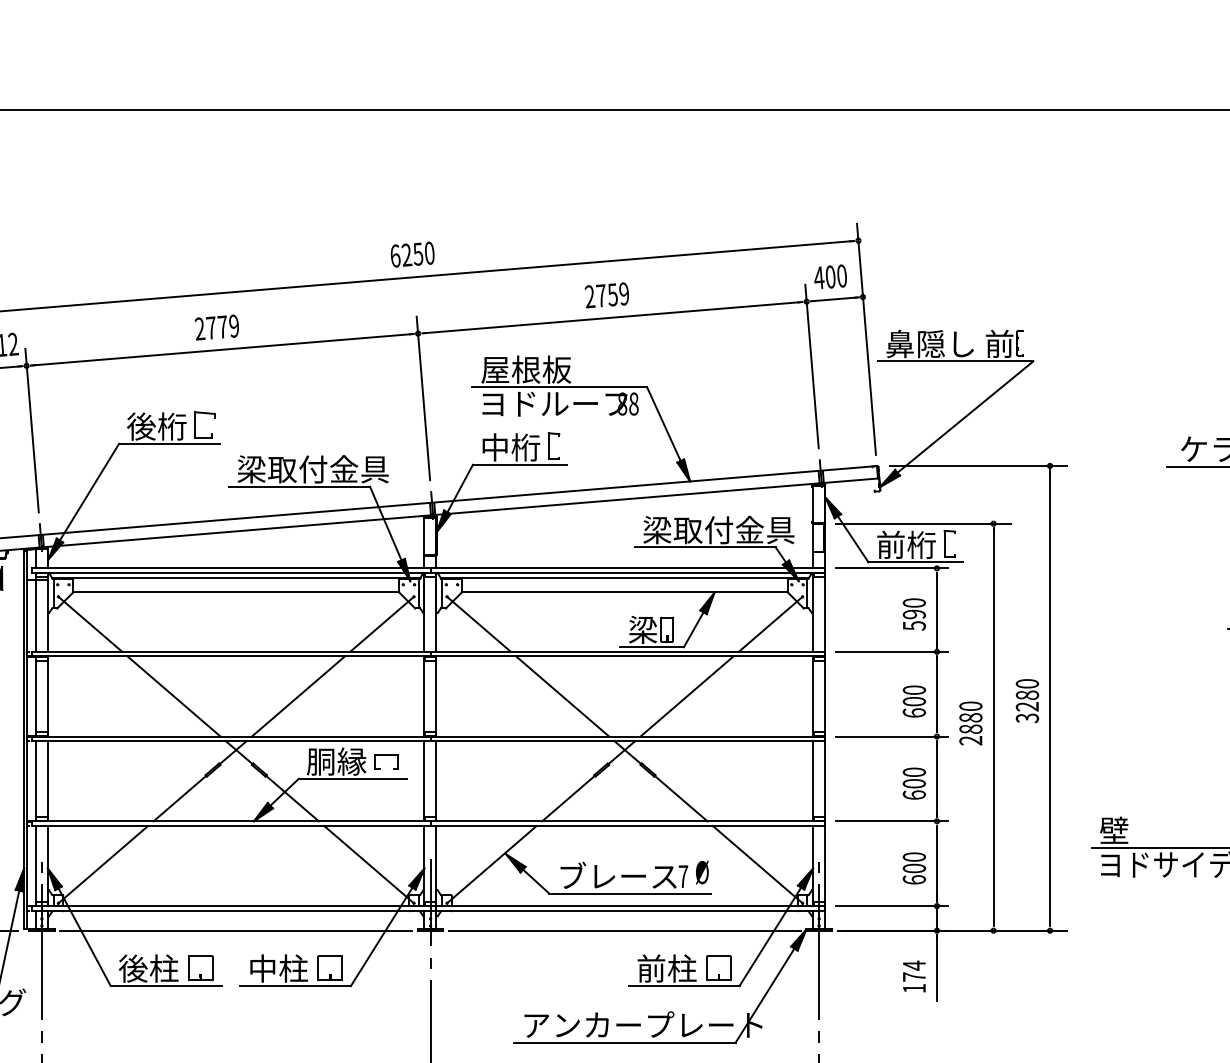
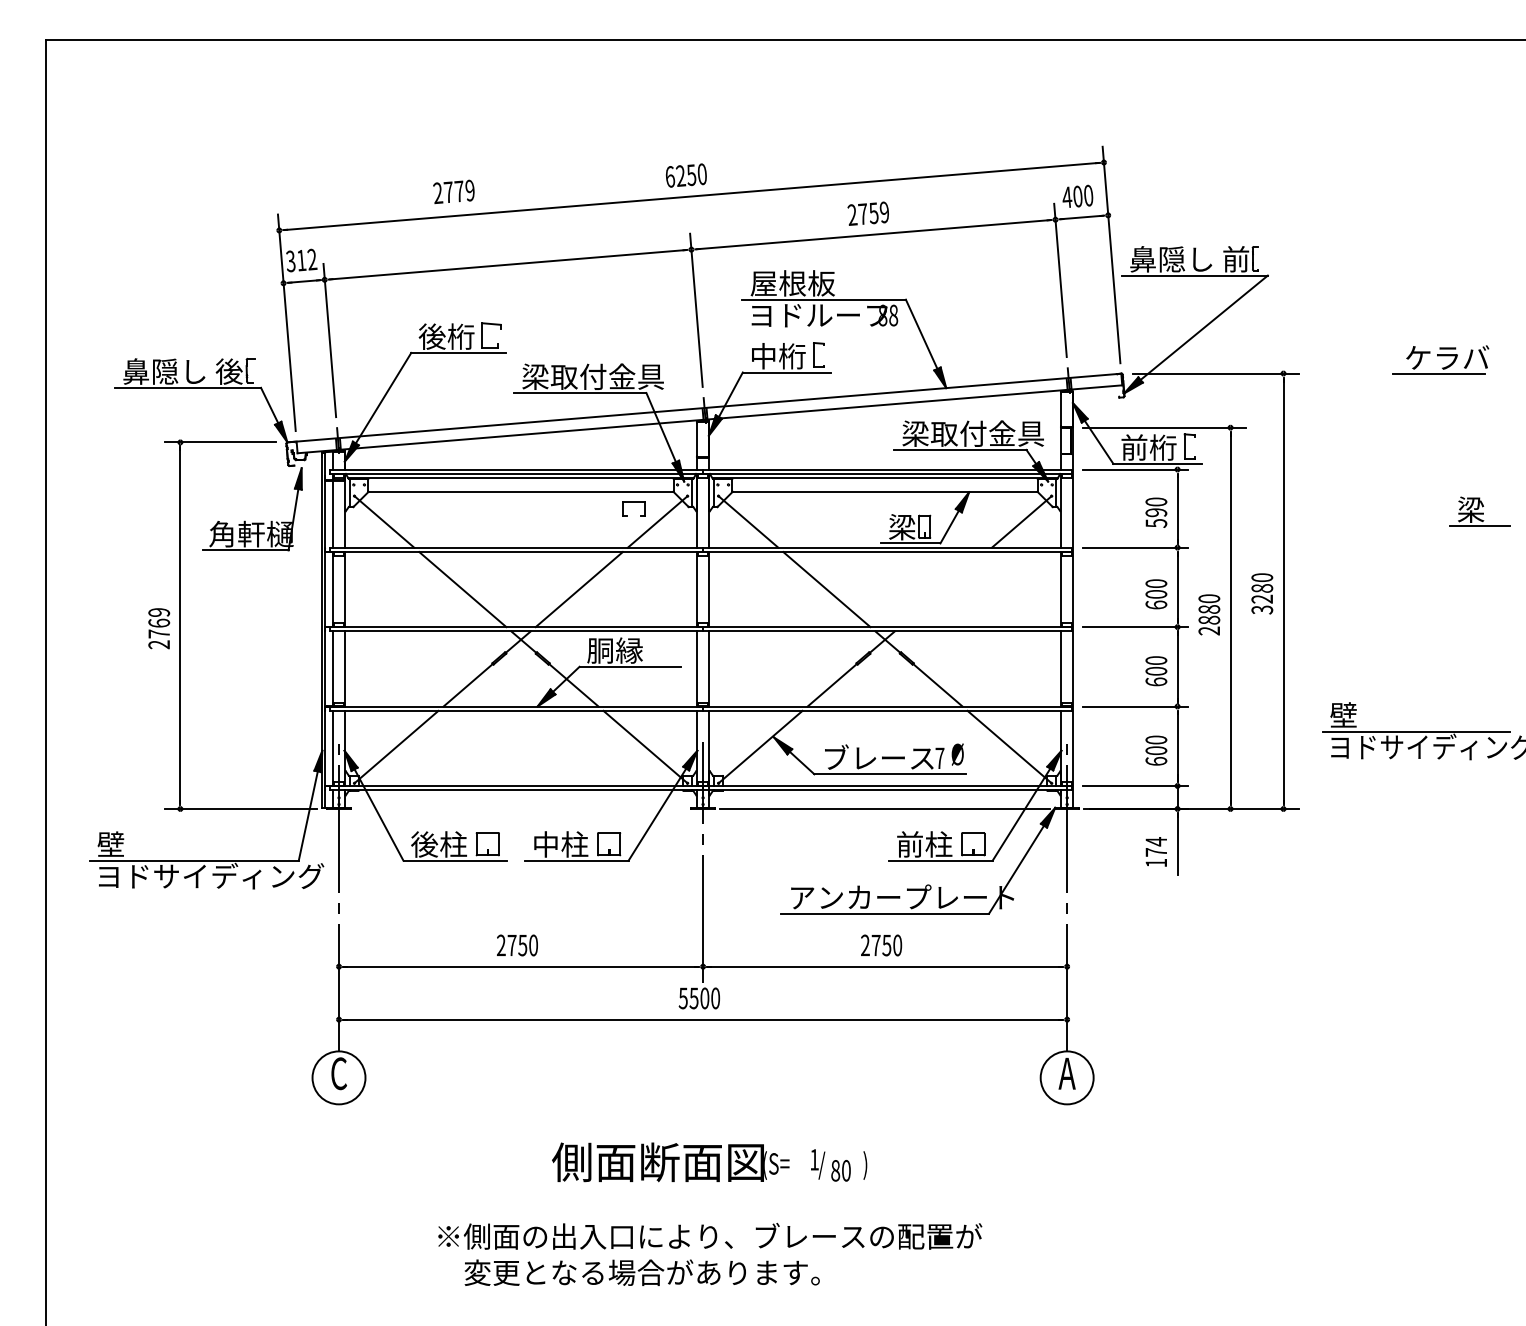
text: (216, 327) -> (453, 191), moved
line: (686, 696) -> (942, 589), removed
part: (386, 761) -> (633, 508), moved
line: (235, 931) -> (520, 809), removed

